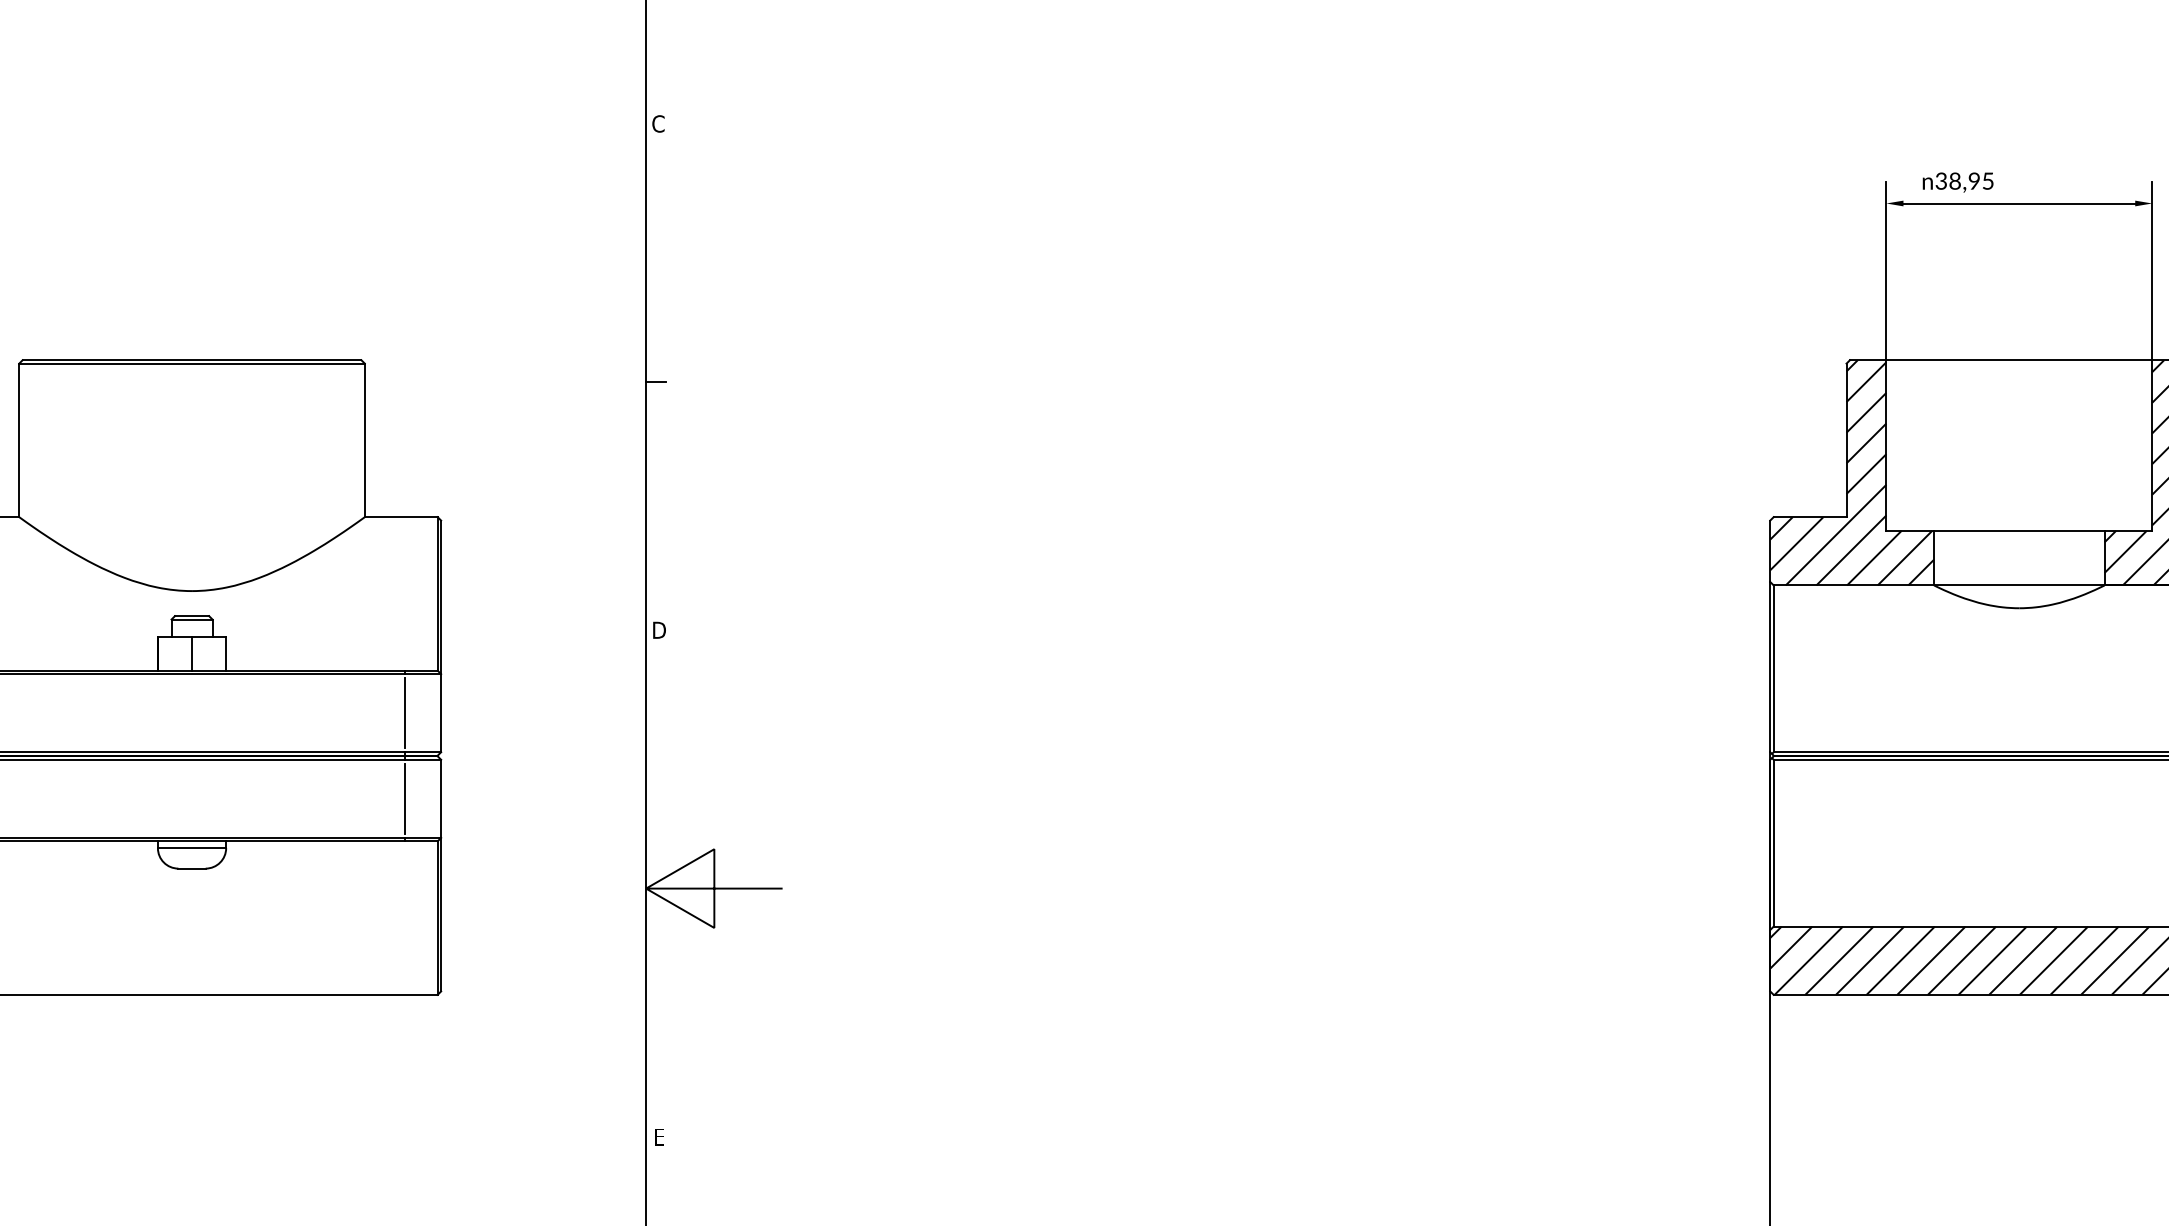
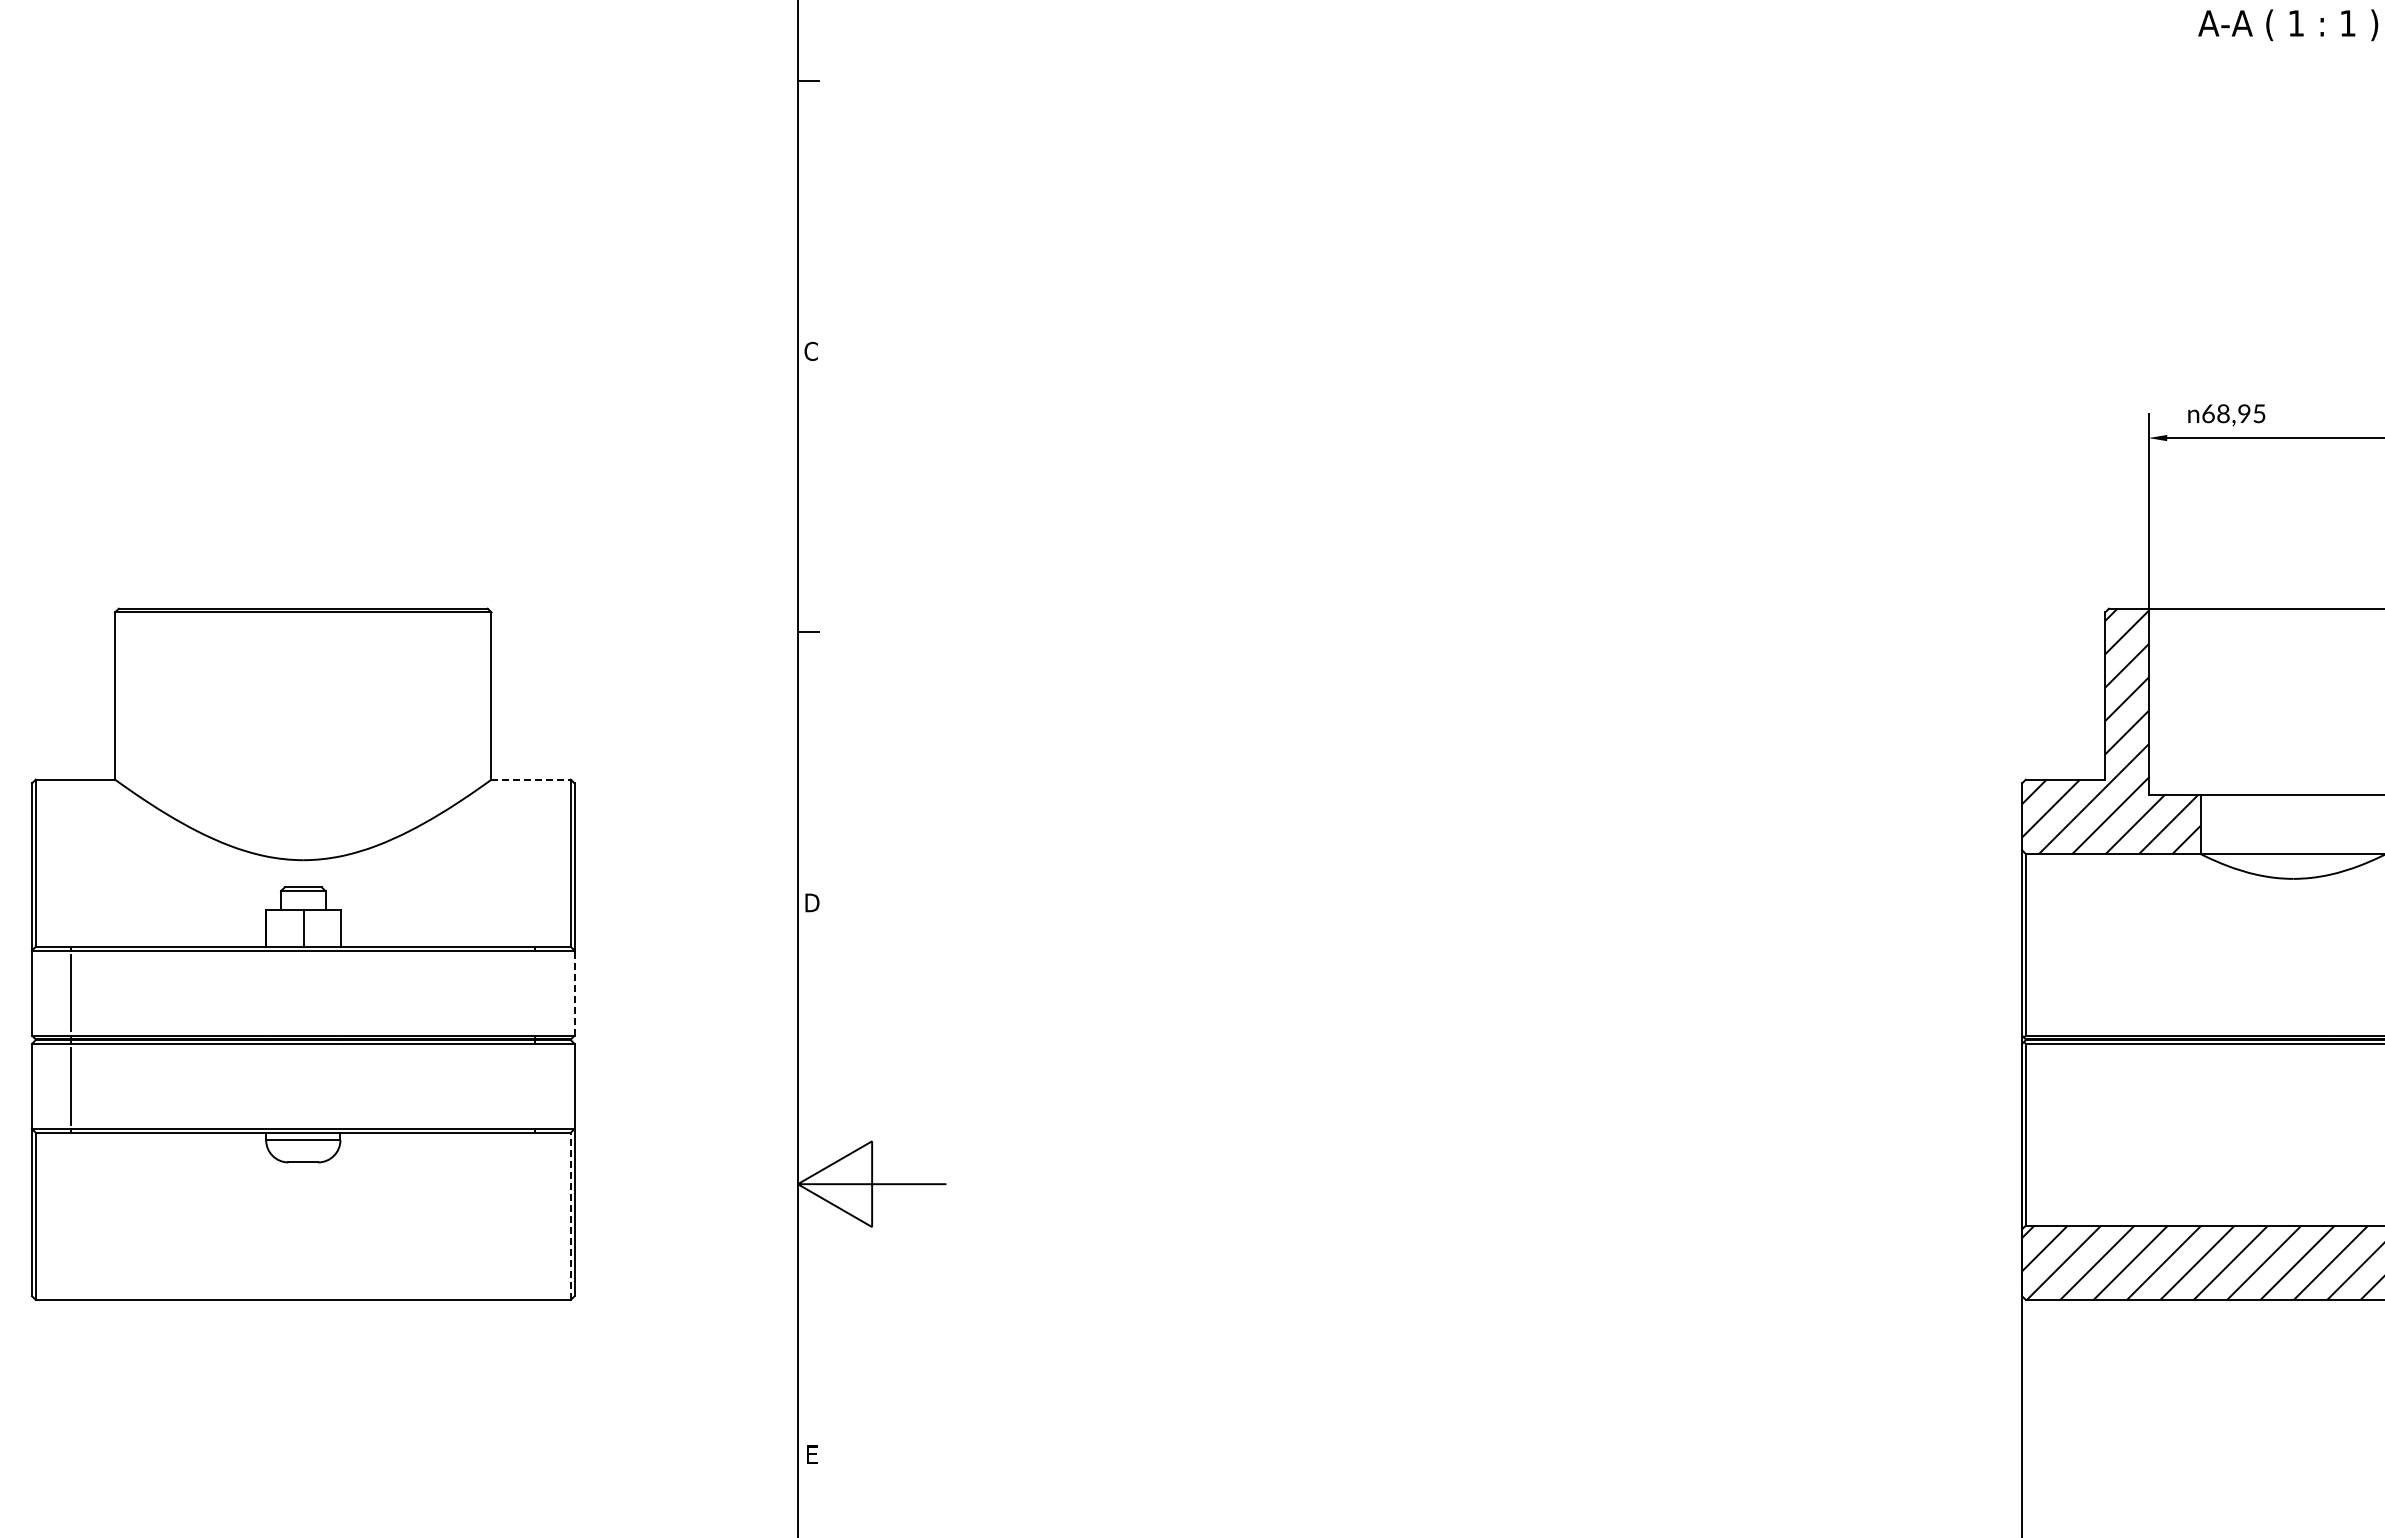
text: (1941, 180) -> (2208, 413), 38,95 -> 68,95
line: (401, 517) -> (531, 779), solid -> dashed
line: (405, 712) -> (535, 992), removed
line: (441, 713) -> (574, 993), solid -> dashed
line: (405, 798) -> (535, 1086), removed
line: (437, 918) -> (570, 1216), solid -> dashed

